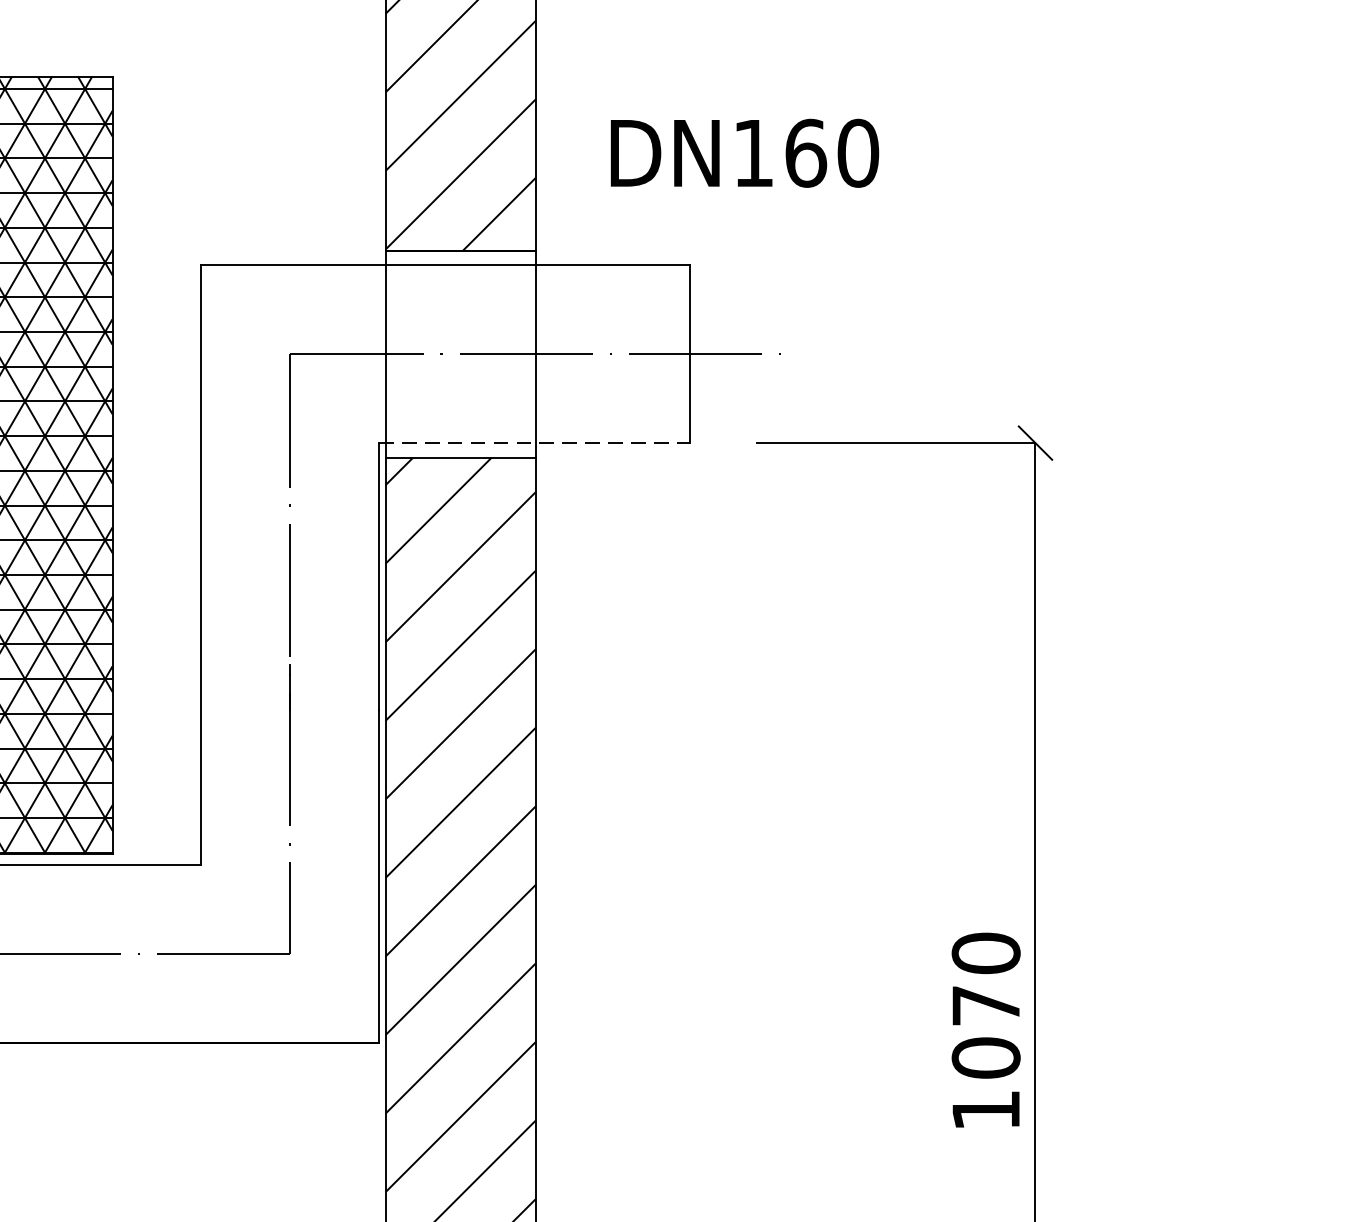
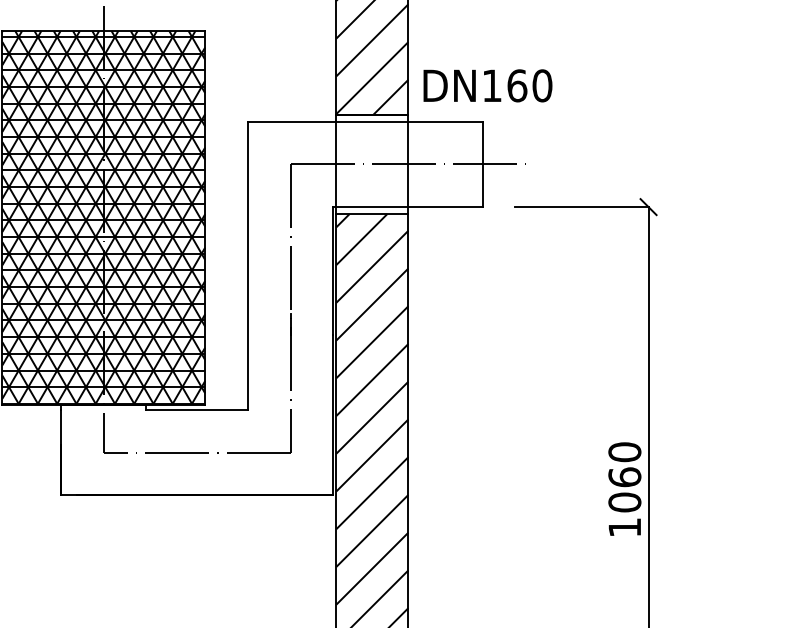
text: (743, 152) -> (487, 85), moved
line: (533, 443) -> (407, 207), dashed -> solid
text: (985, 1006) -> (624, 477), 1070 -> 1060

